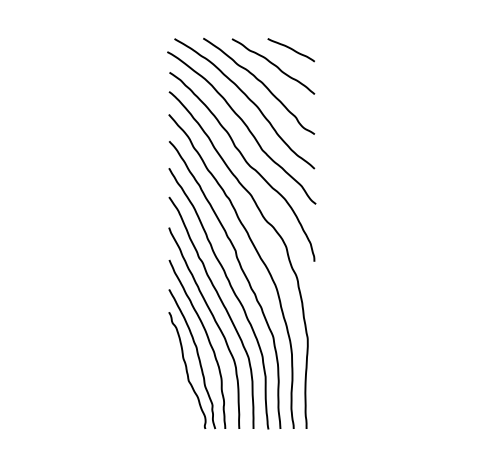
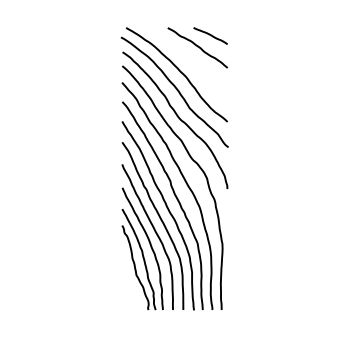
curve: (261, 83) -> (189, 60), removed

